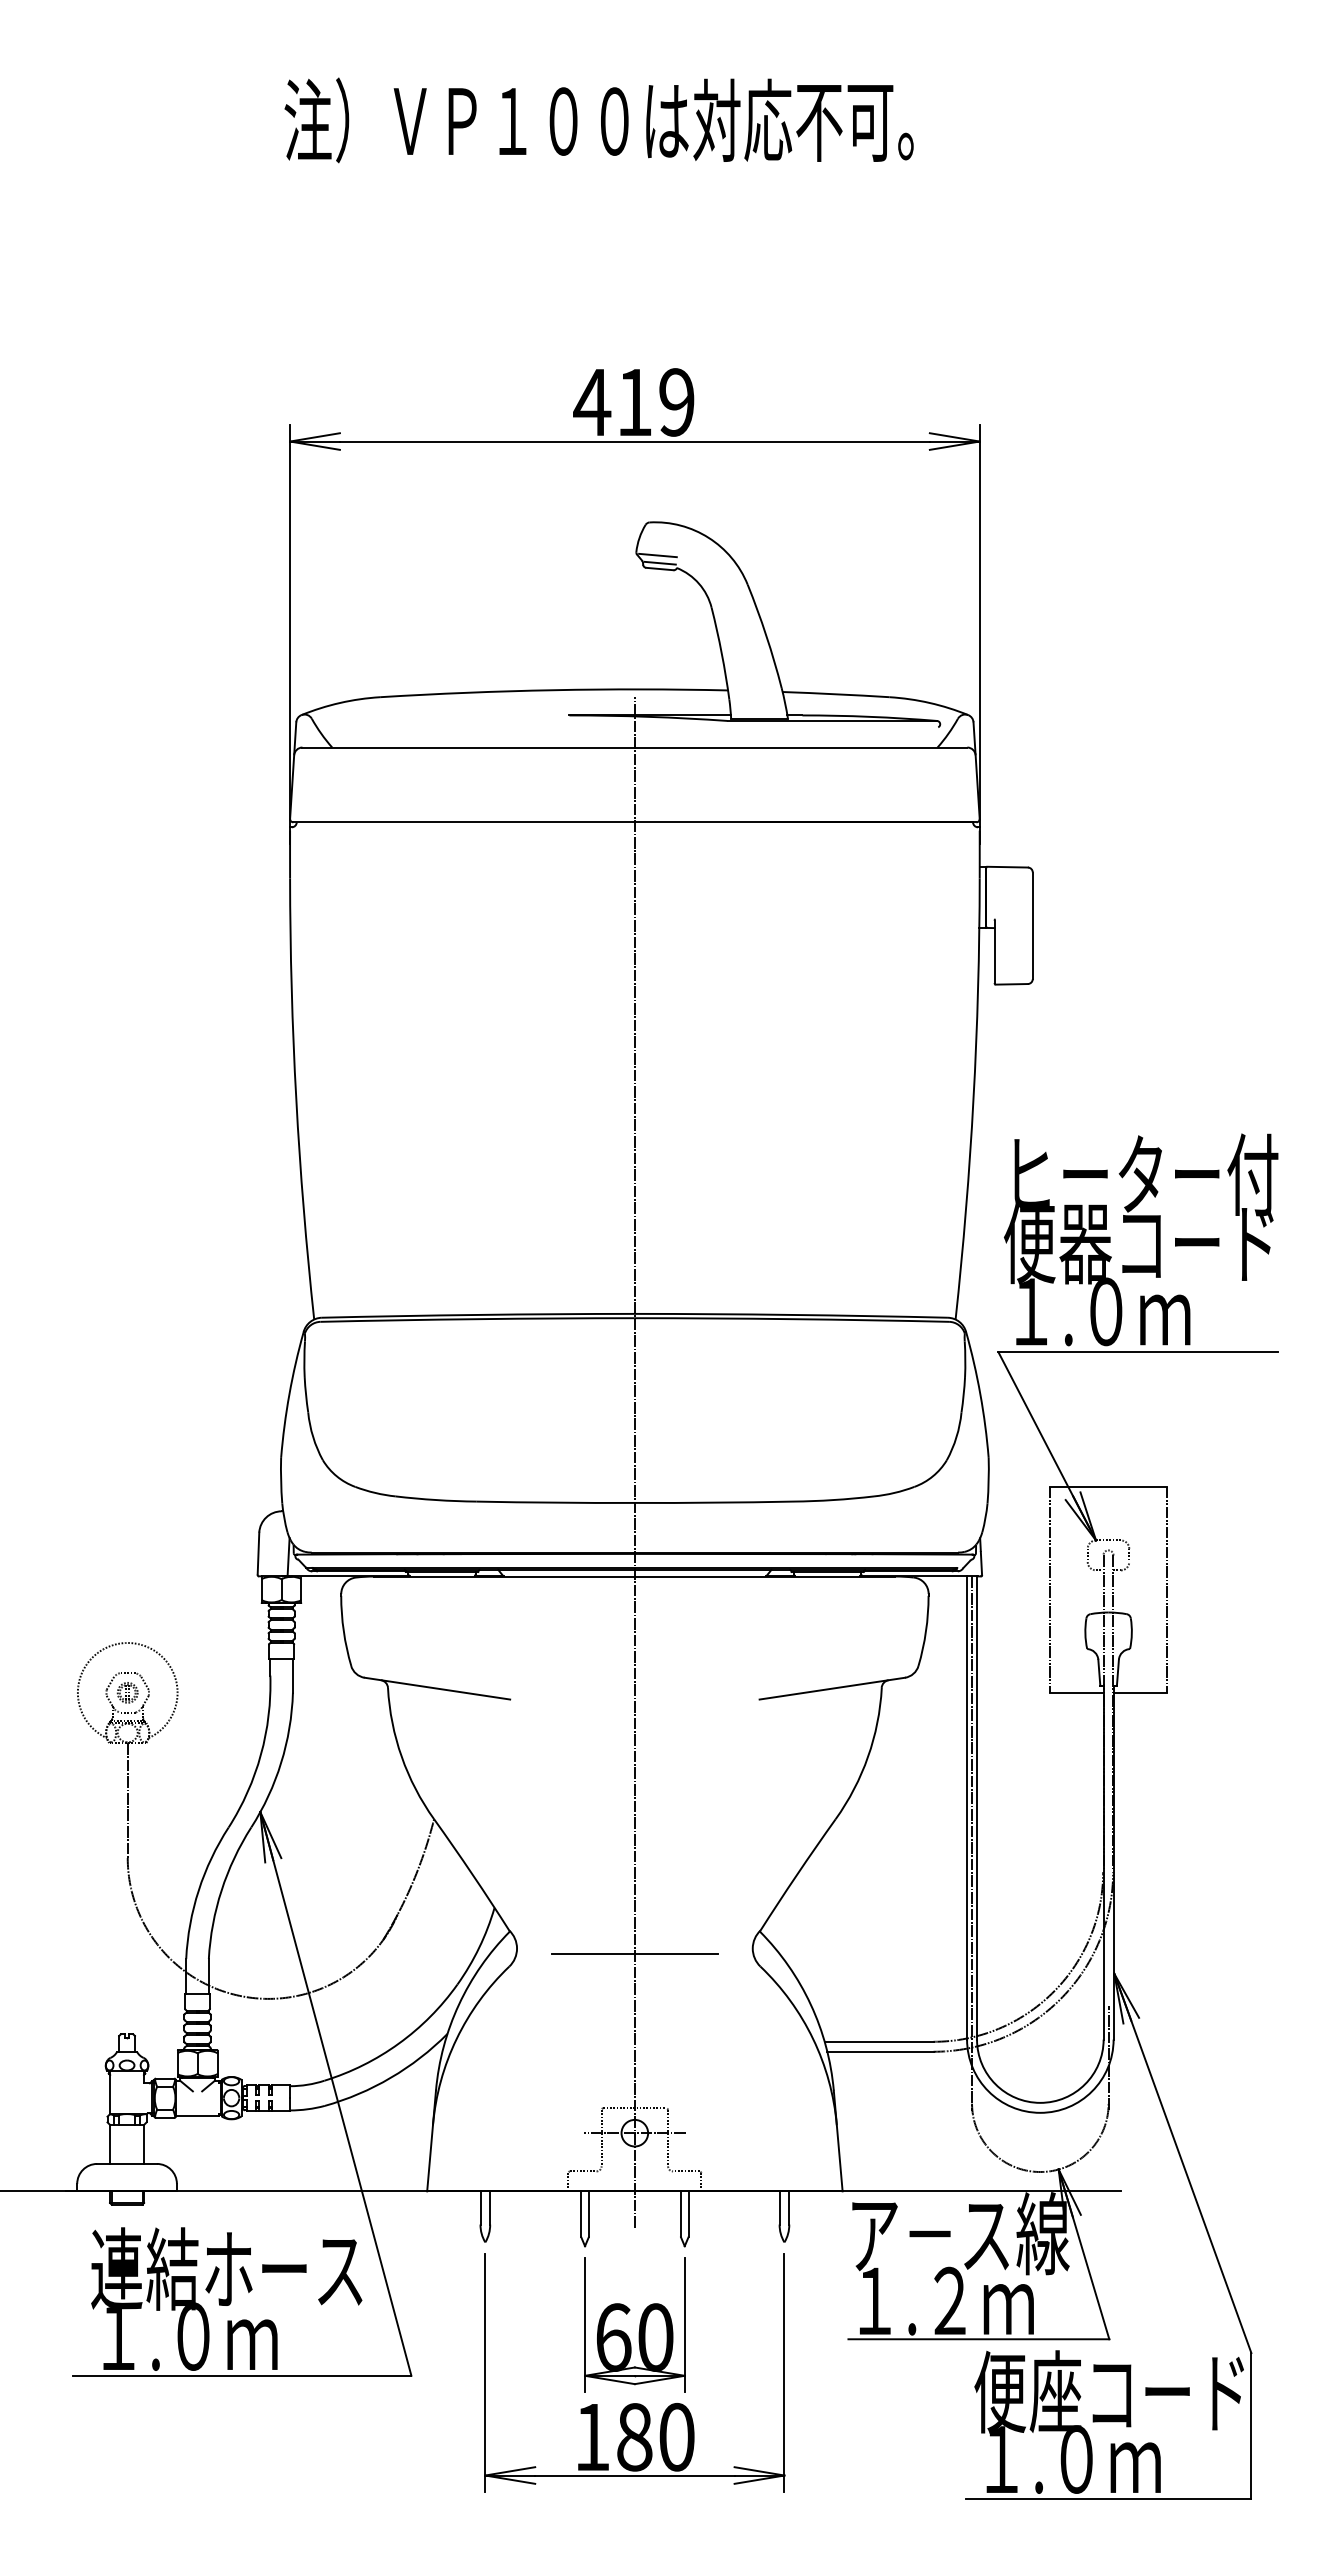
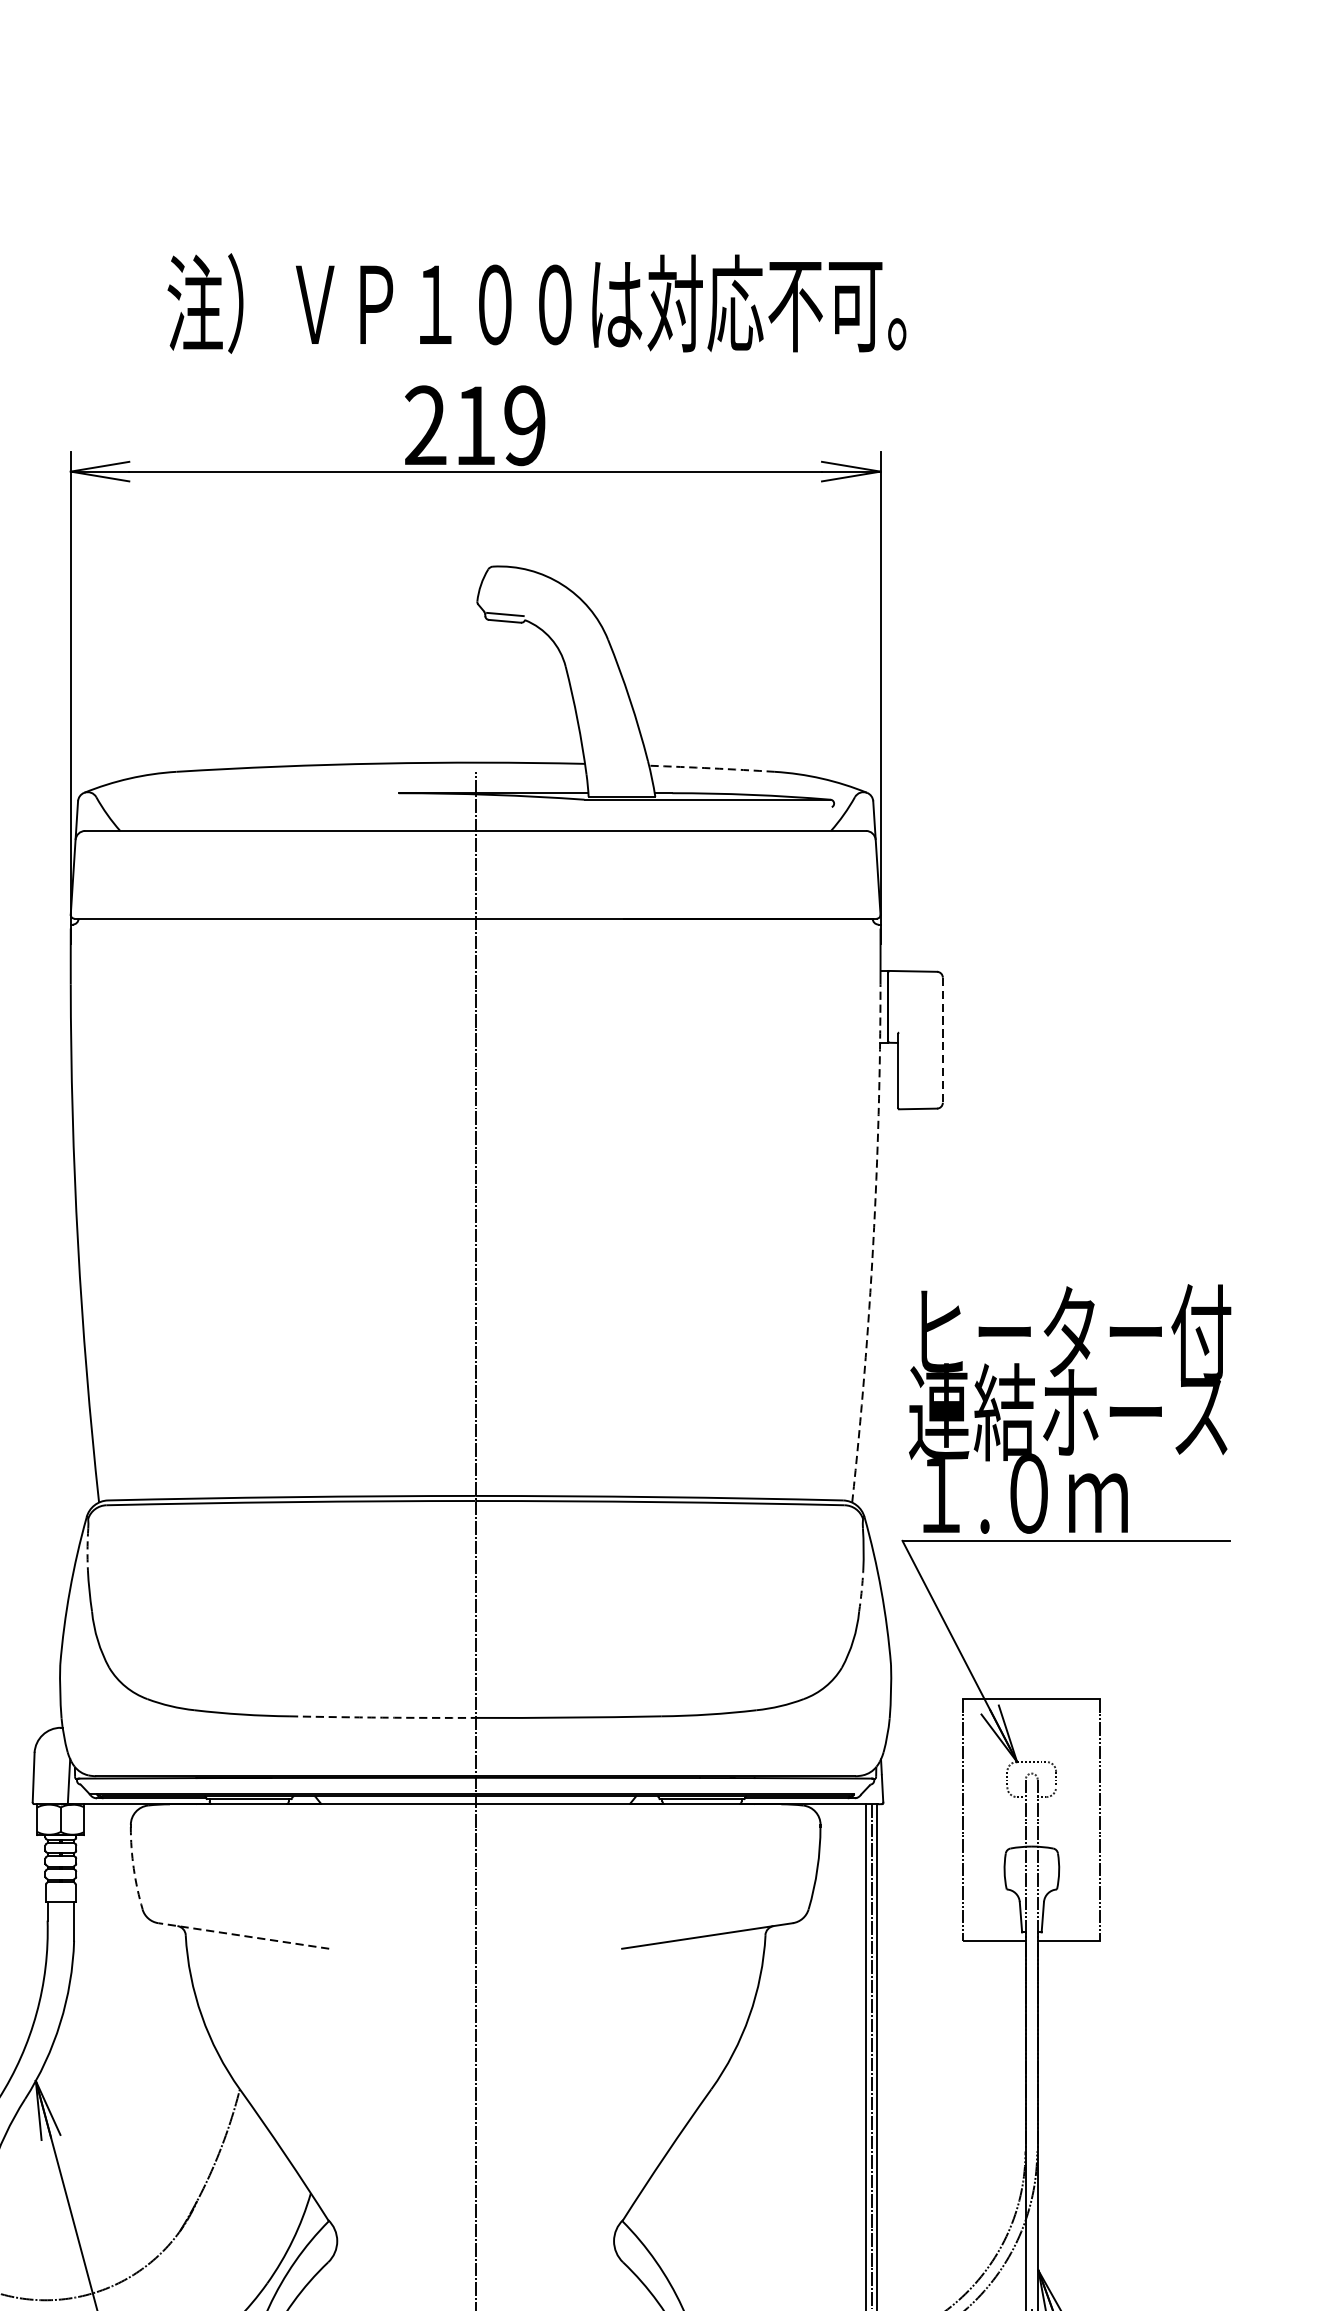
text: (598, 120) -> (536, 303), moved
text: (592, 401) -> (425, 424), 419 -> 219
line: (657, 555) -> (502, 605), removed
arc: (836, 694) -> (712, 768), solid -> dashed
line: (1032, 926) -> (942, 1041), solid -> dashed
arc: (973, 1099) -> (873, 1244), solid -> dashed
text: (1138, 1242) -> (1066, 1412), 便器コード -> 連結ホース
arc: (304, 1359) -> (87, 1549), solid -> dashed
arc: (963, 1394) -> (861, 1590), solid -> dashed
arc: (555, 1502) -> (382, 1717), solid -> dashed
arc: (343, 1631) -> (133, 1868), solid -> dashed
line: (437, 1688) -> (243, 1935), solid -> dashed
line: (634, 1953) -> (475, 2246), removed

